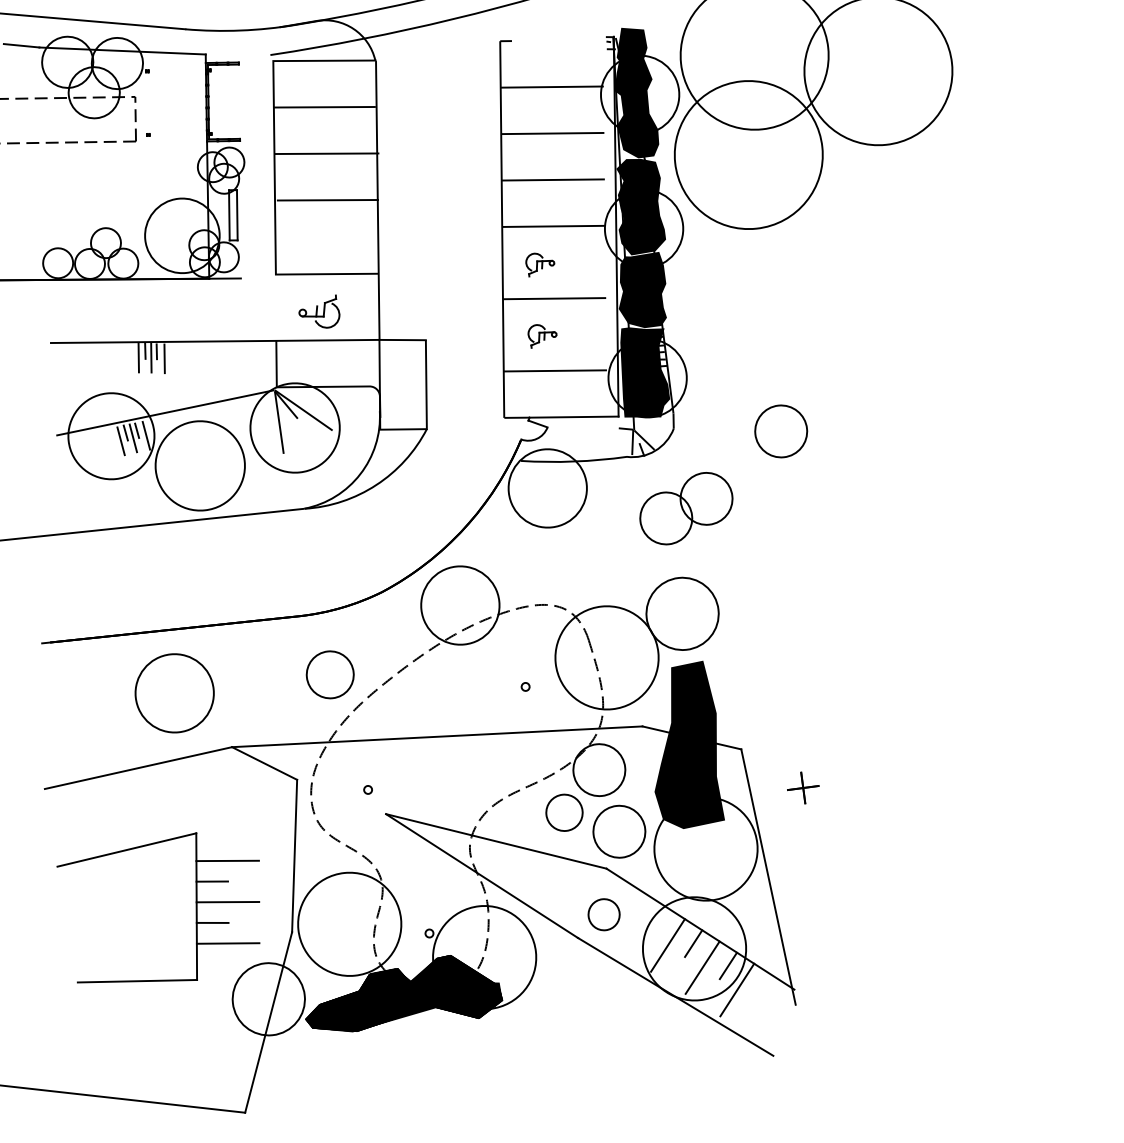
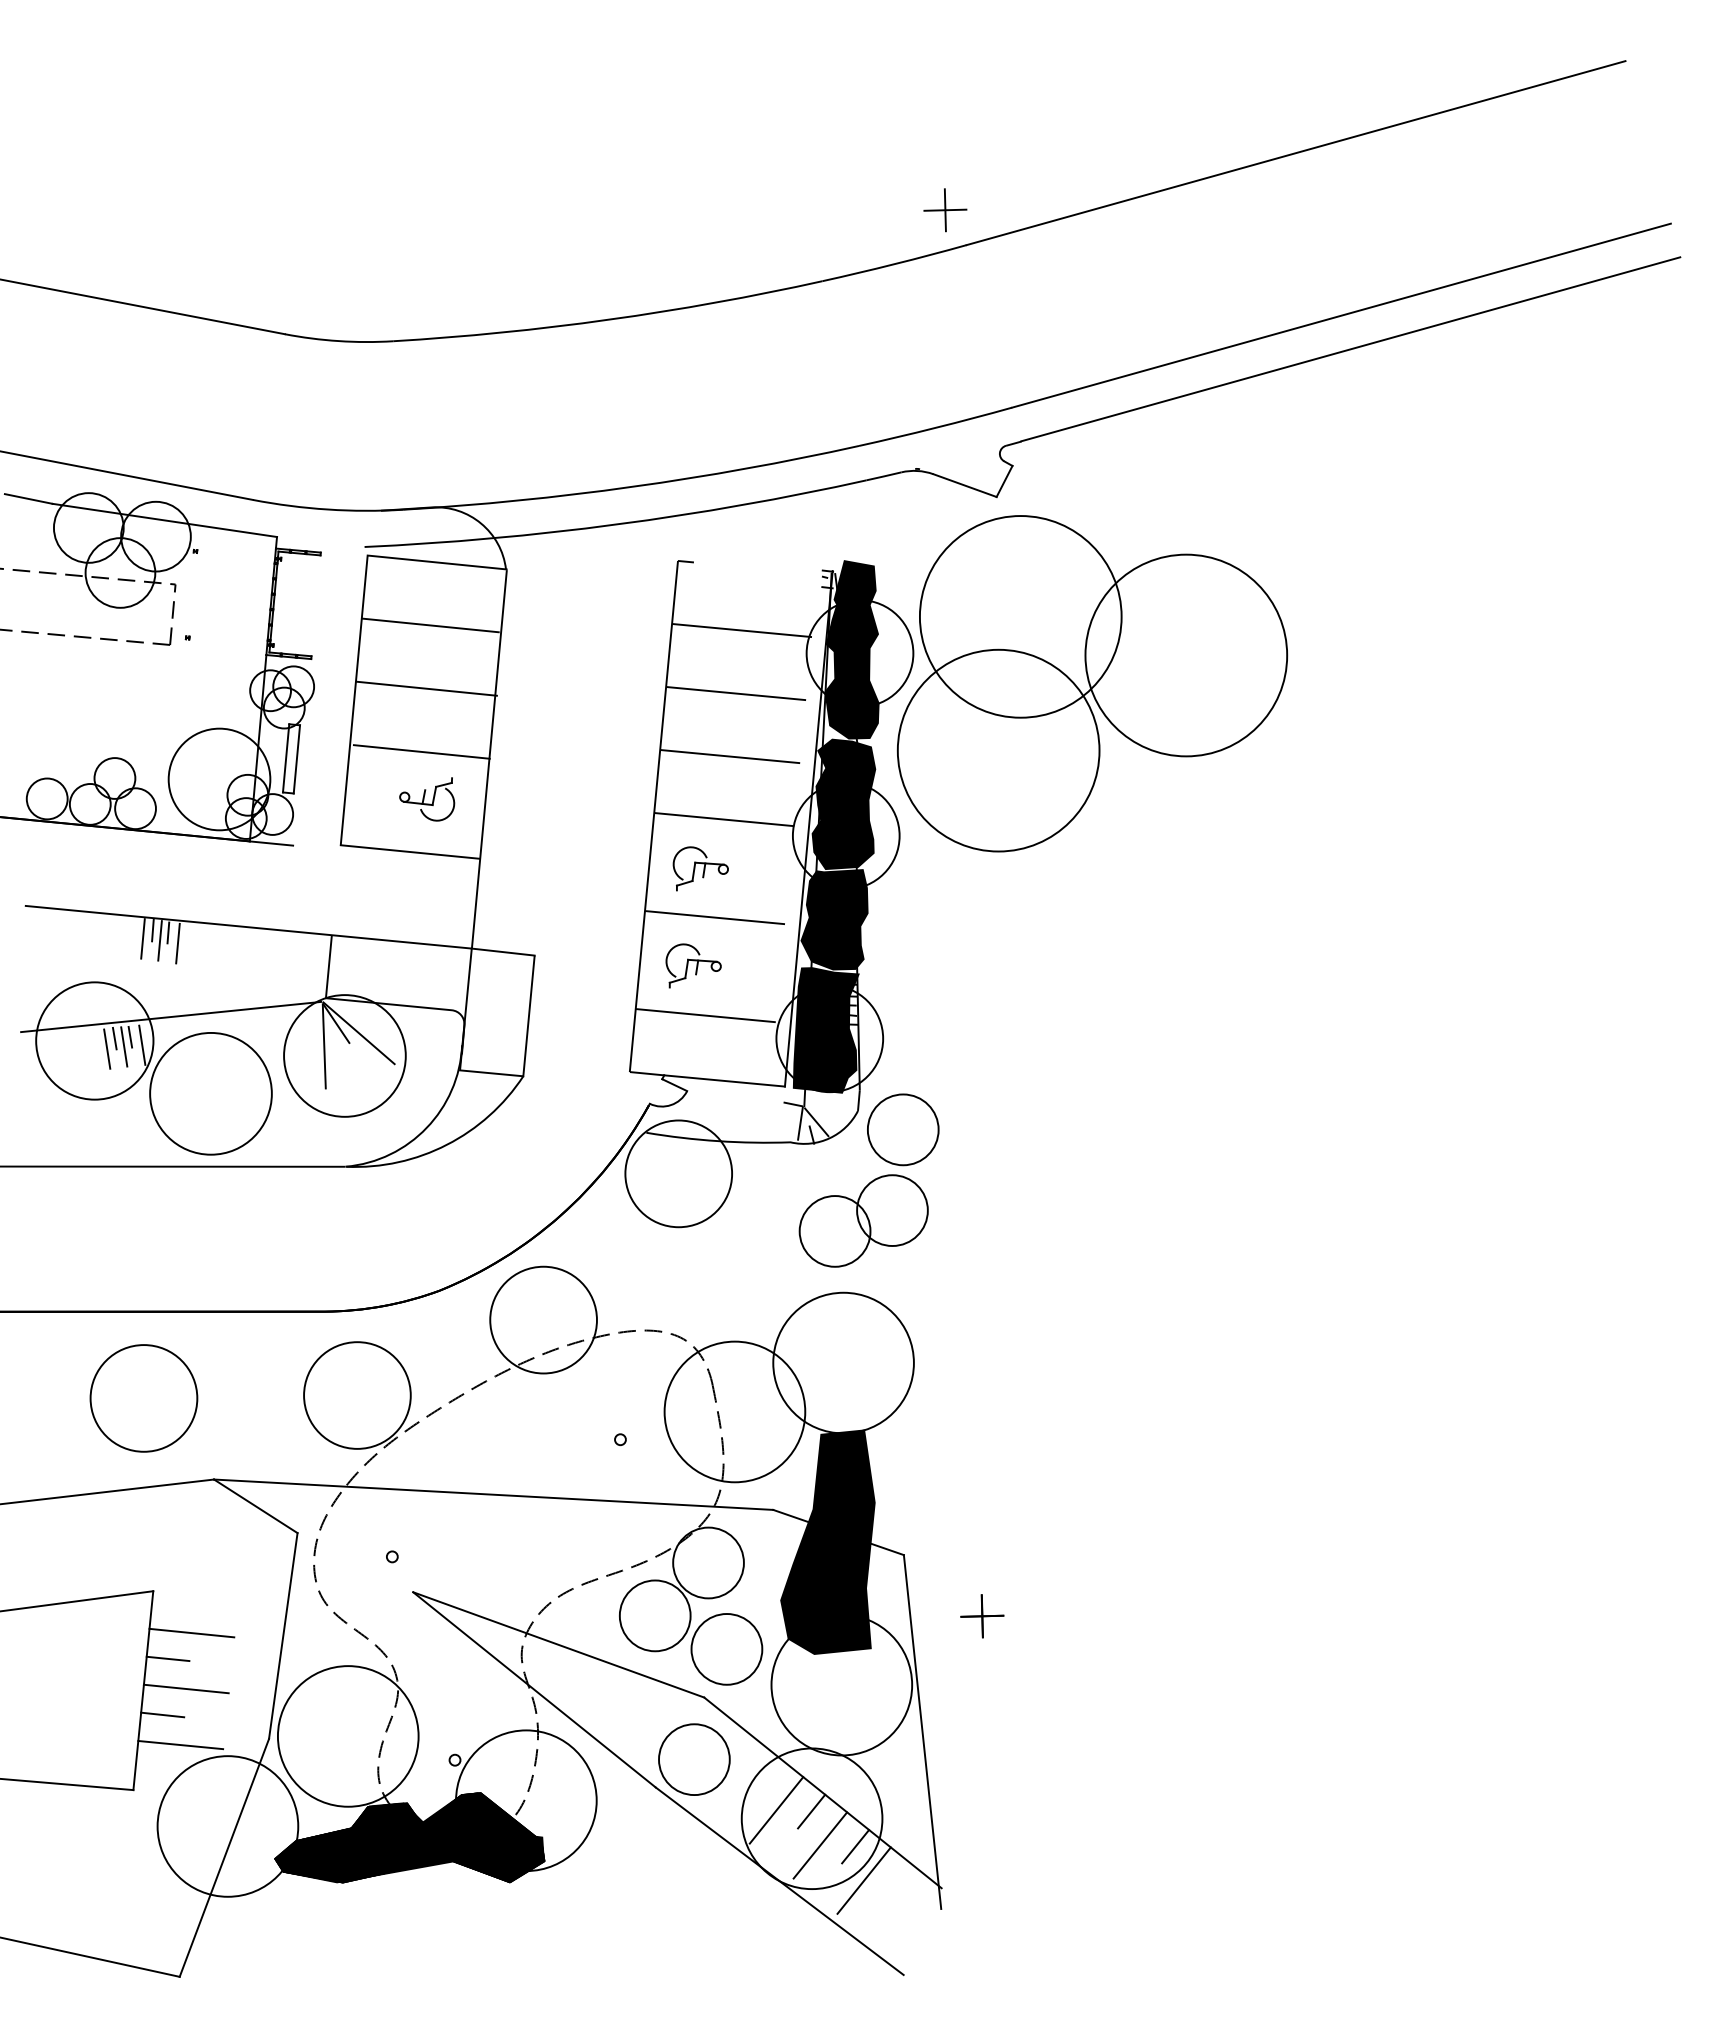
part: (540, 263) -> (700, 868), size x1.43
part: (319, 312) -> (427, 799), moved
part: (542, 335) -> (693, 965), size x1.43
circle: (781, 431) -> (903, 1129), moved
circle: (682, 613) -> (843, 1362), size x1.43
circle: (330, 674) -> (357, 1395), size x1.67
circle: (563, 812) -> (654, 1615), size x1.43
circle: (604, 914) -> (694, 1759), size x1.67
circle: (268, 999) -> (227, 1826), size x1.43

